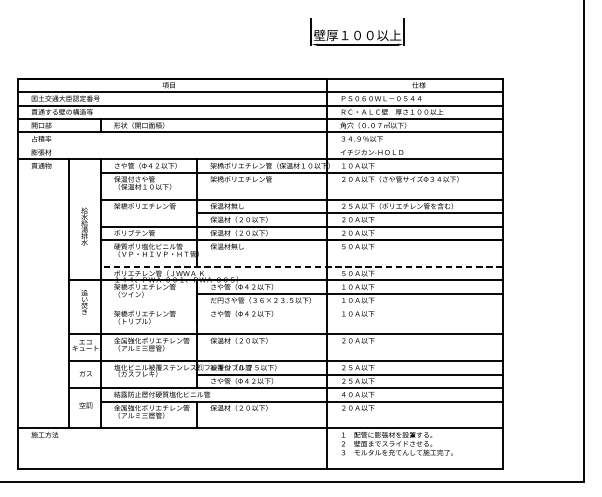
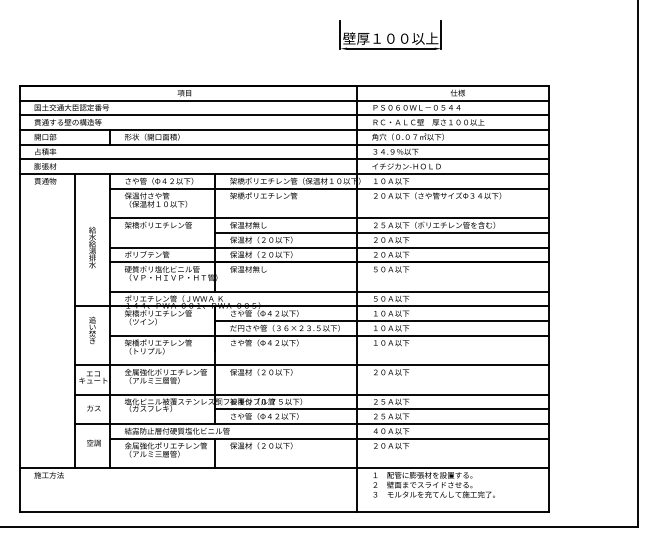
line: (260, 146) -> (284, 159), added
line: (301, 266) -> (329, 291), dashed -> solid
line: (301, 307) -> (329, 335), added

